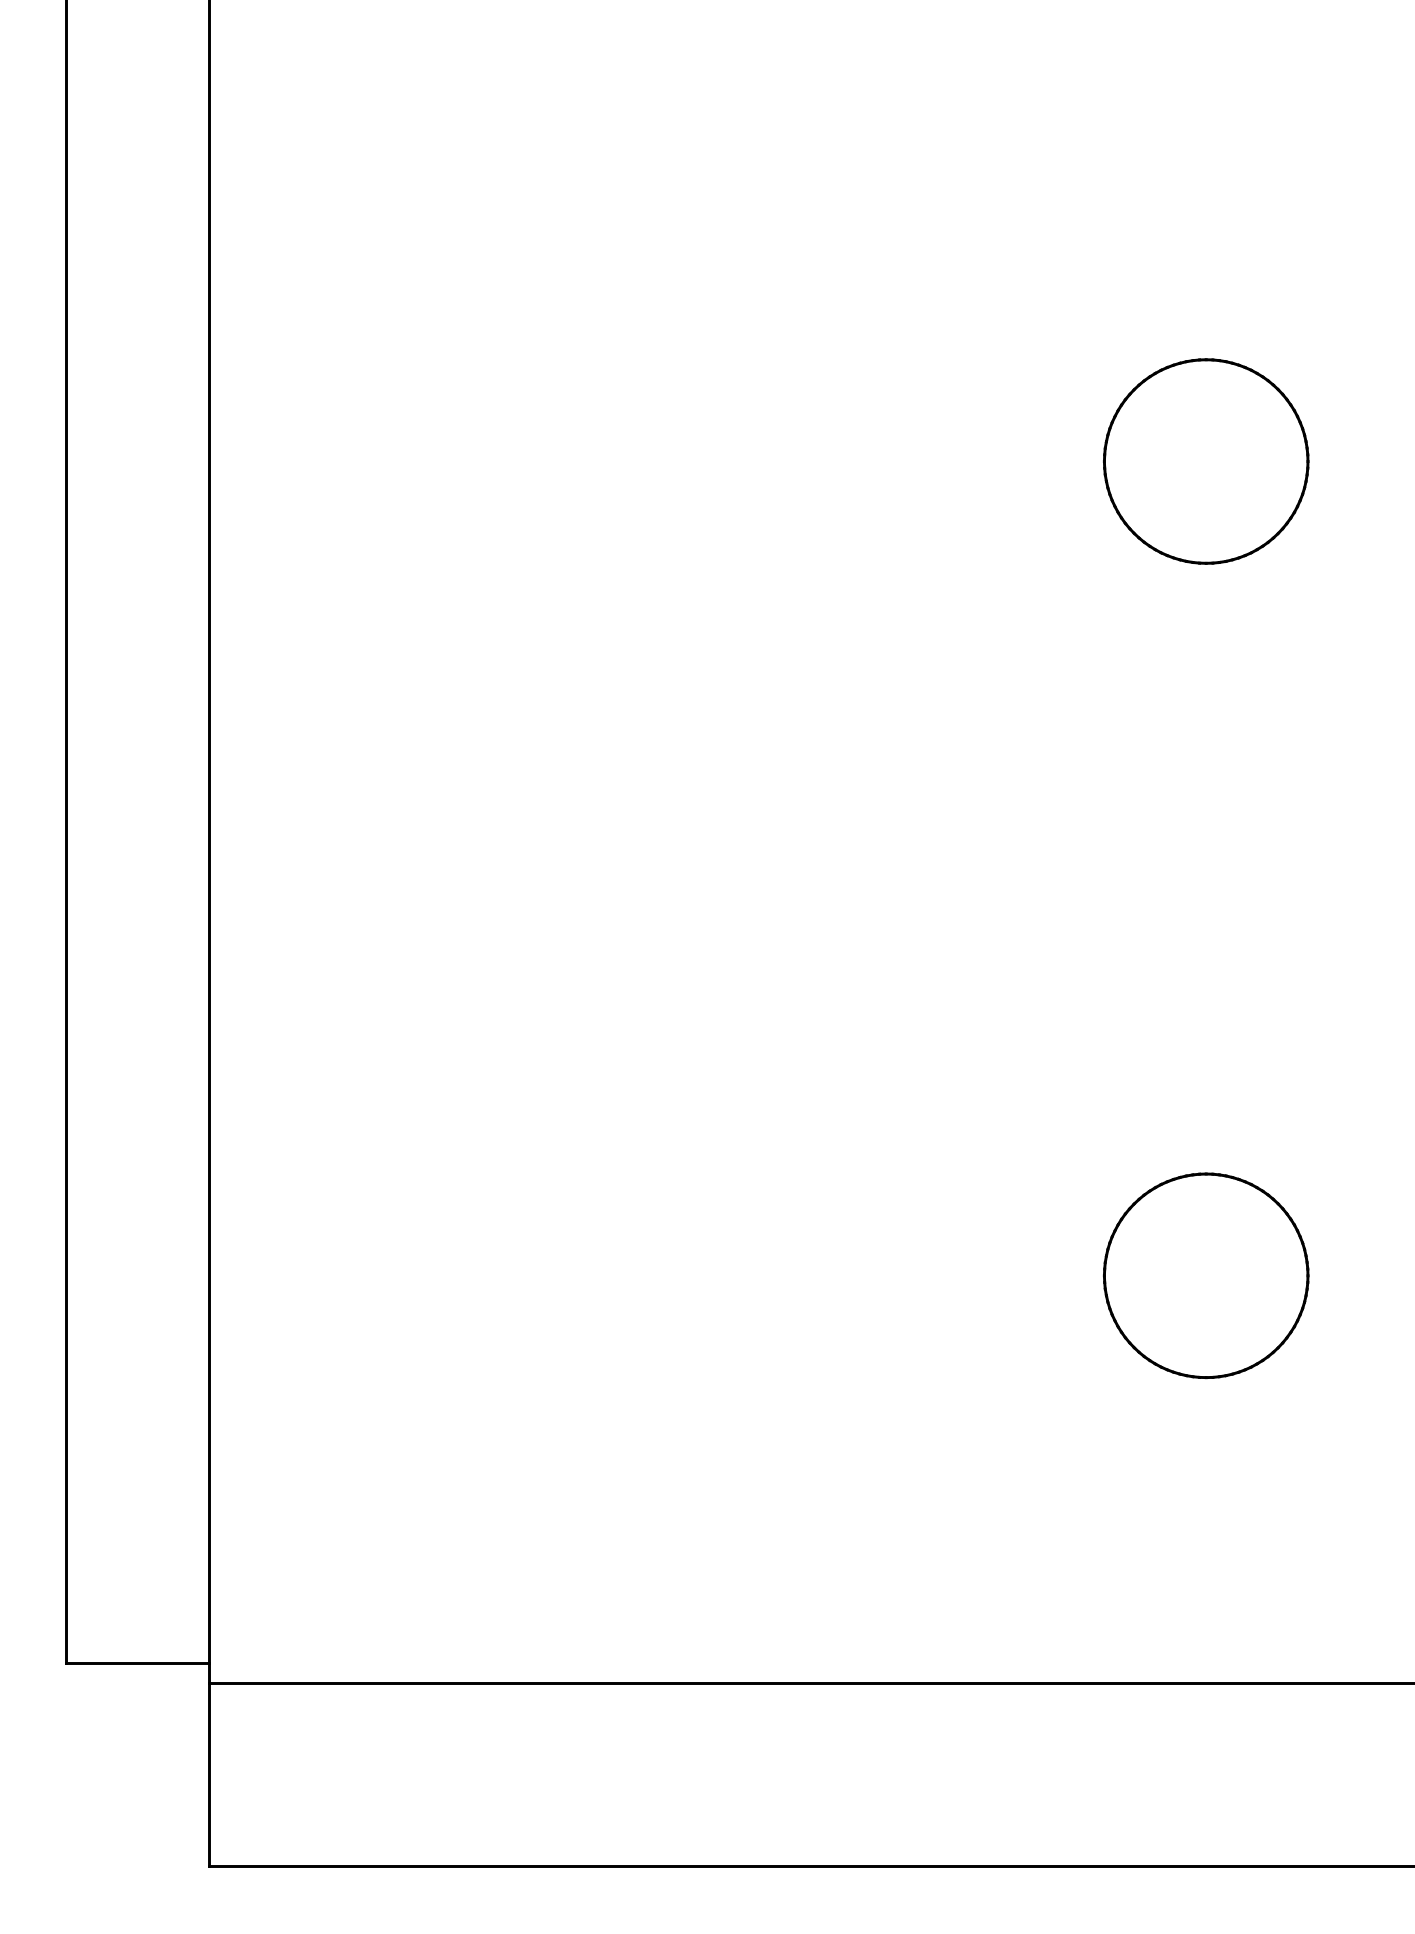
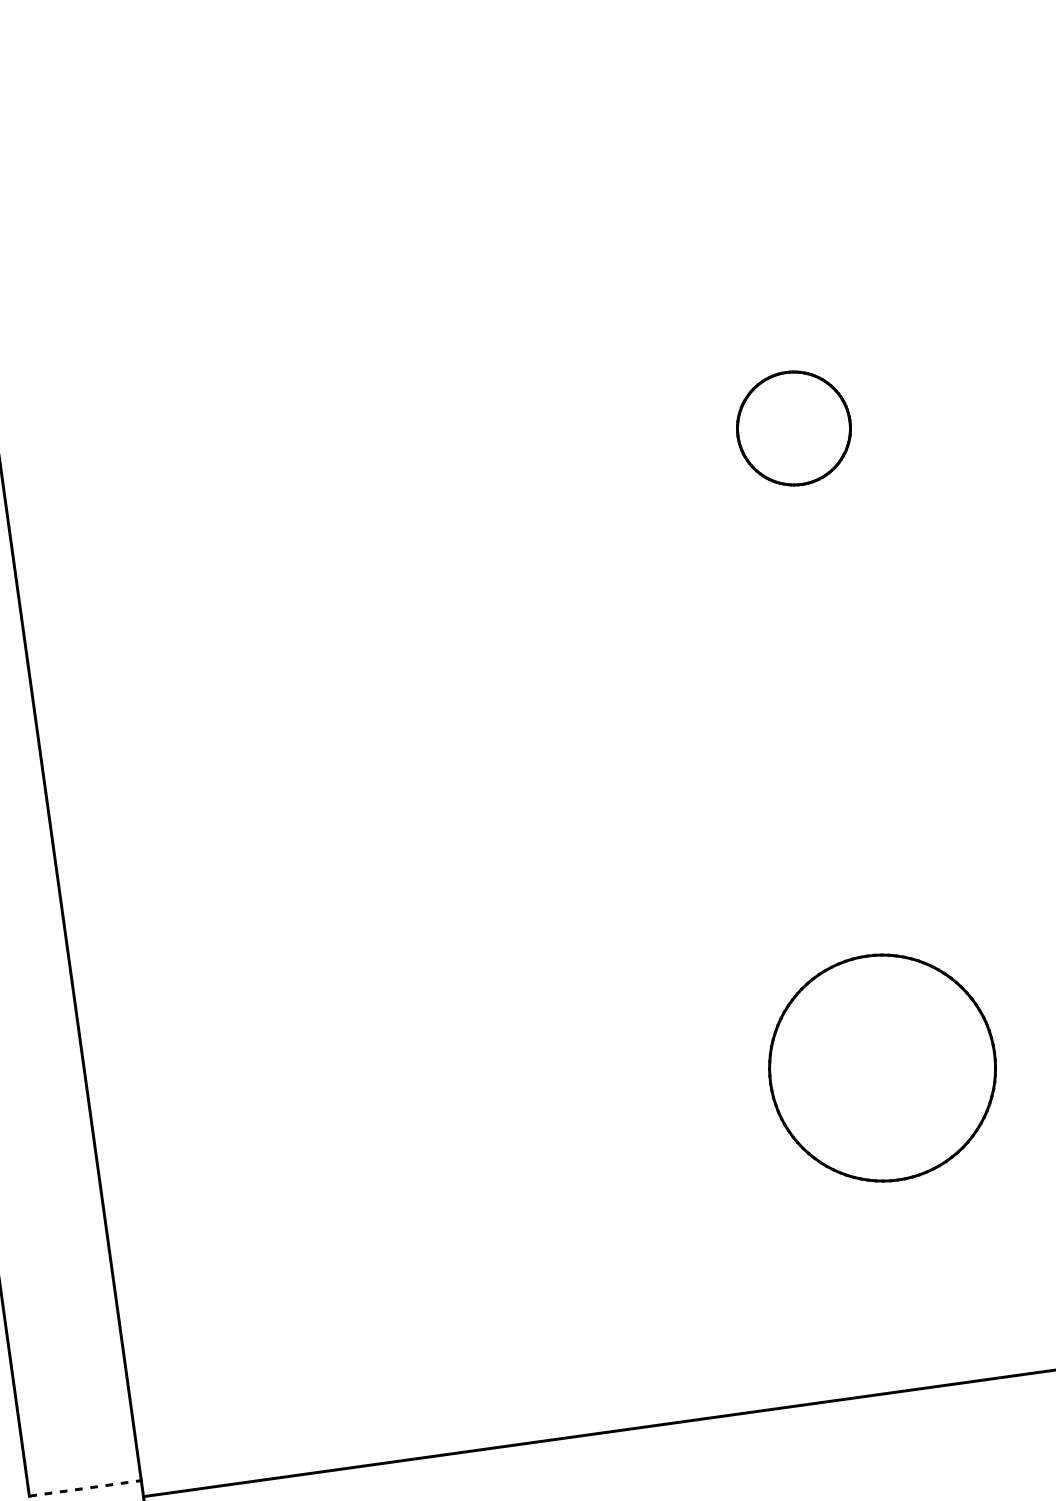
part: (1206, 461) -> (794, 428), size x0.7
part: (1206, 1275) -> (882, 1067), size x1.4
line: (137, 1662) -> (85, 1488), solid -> dashed

